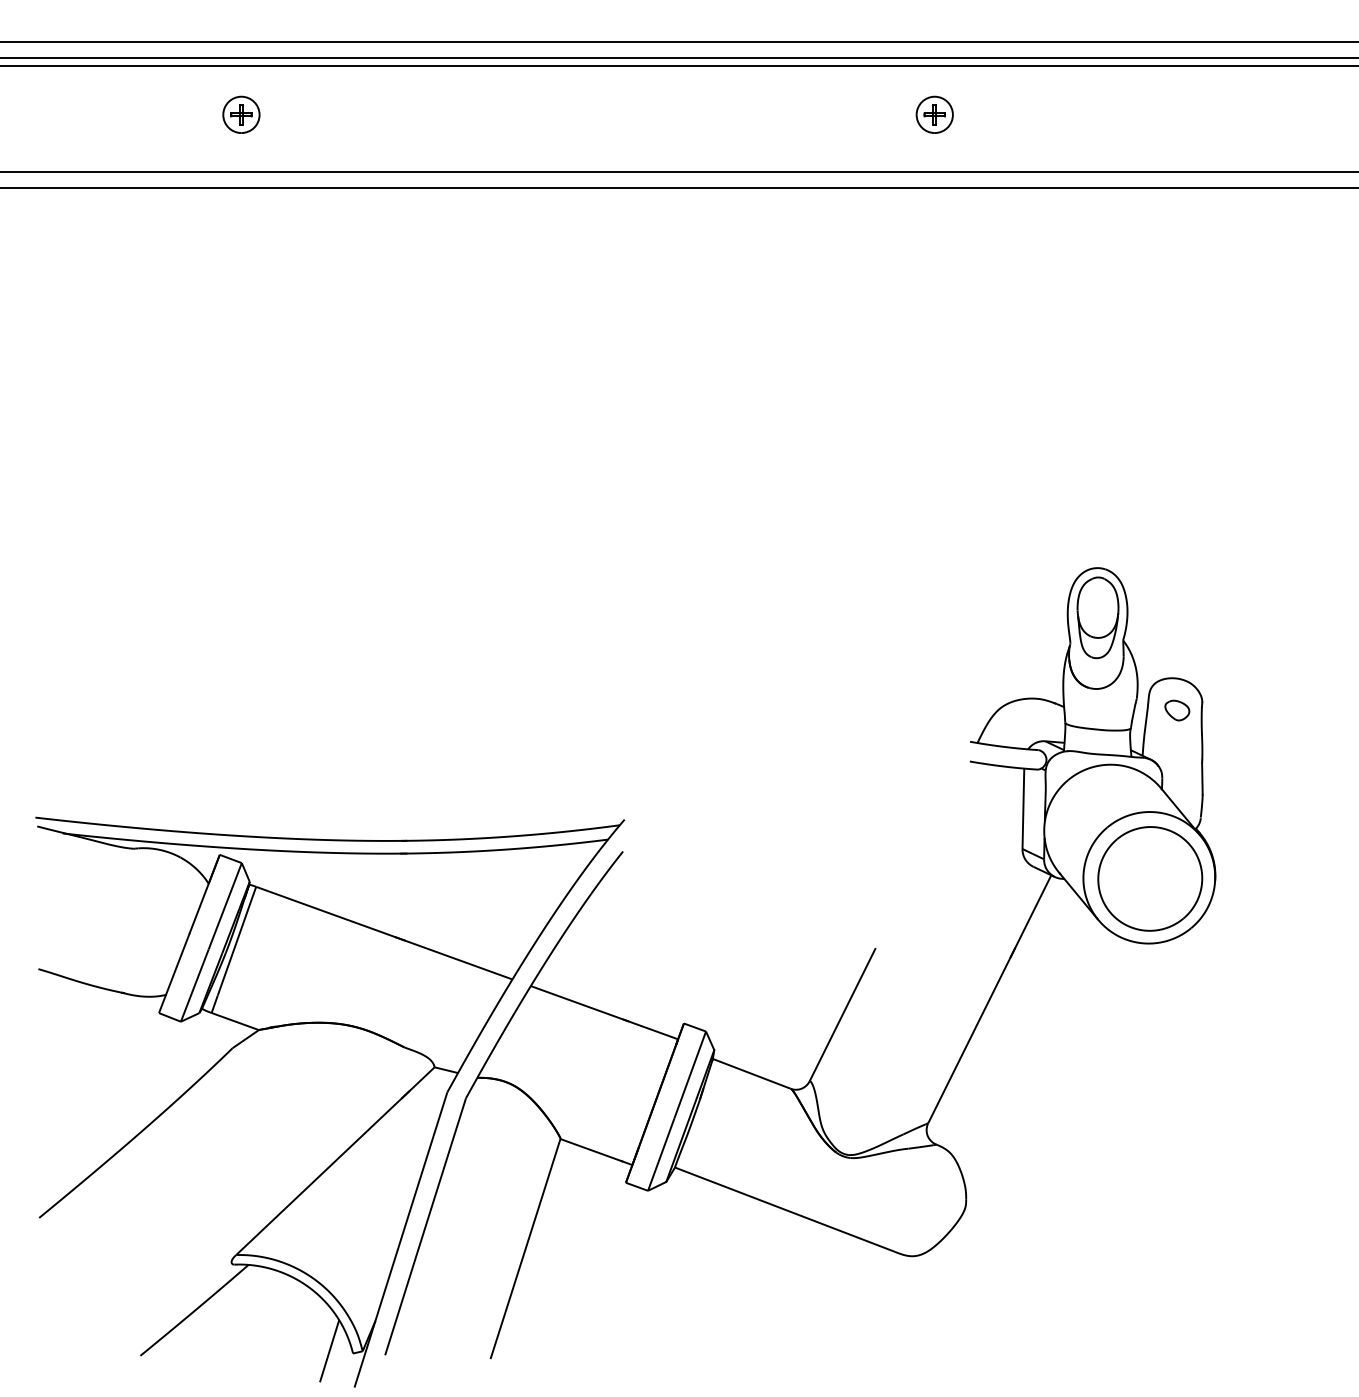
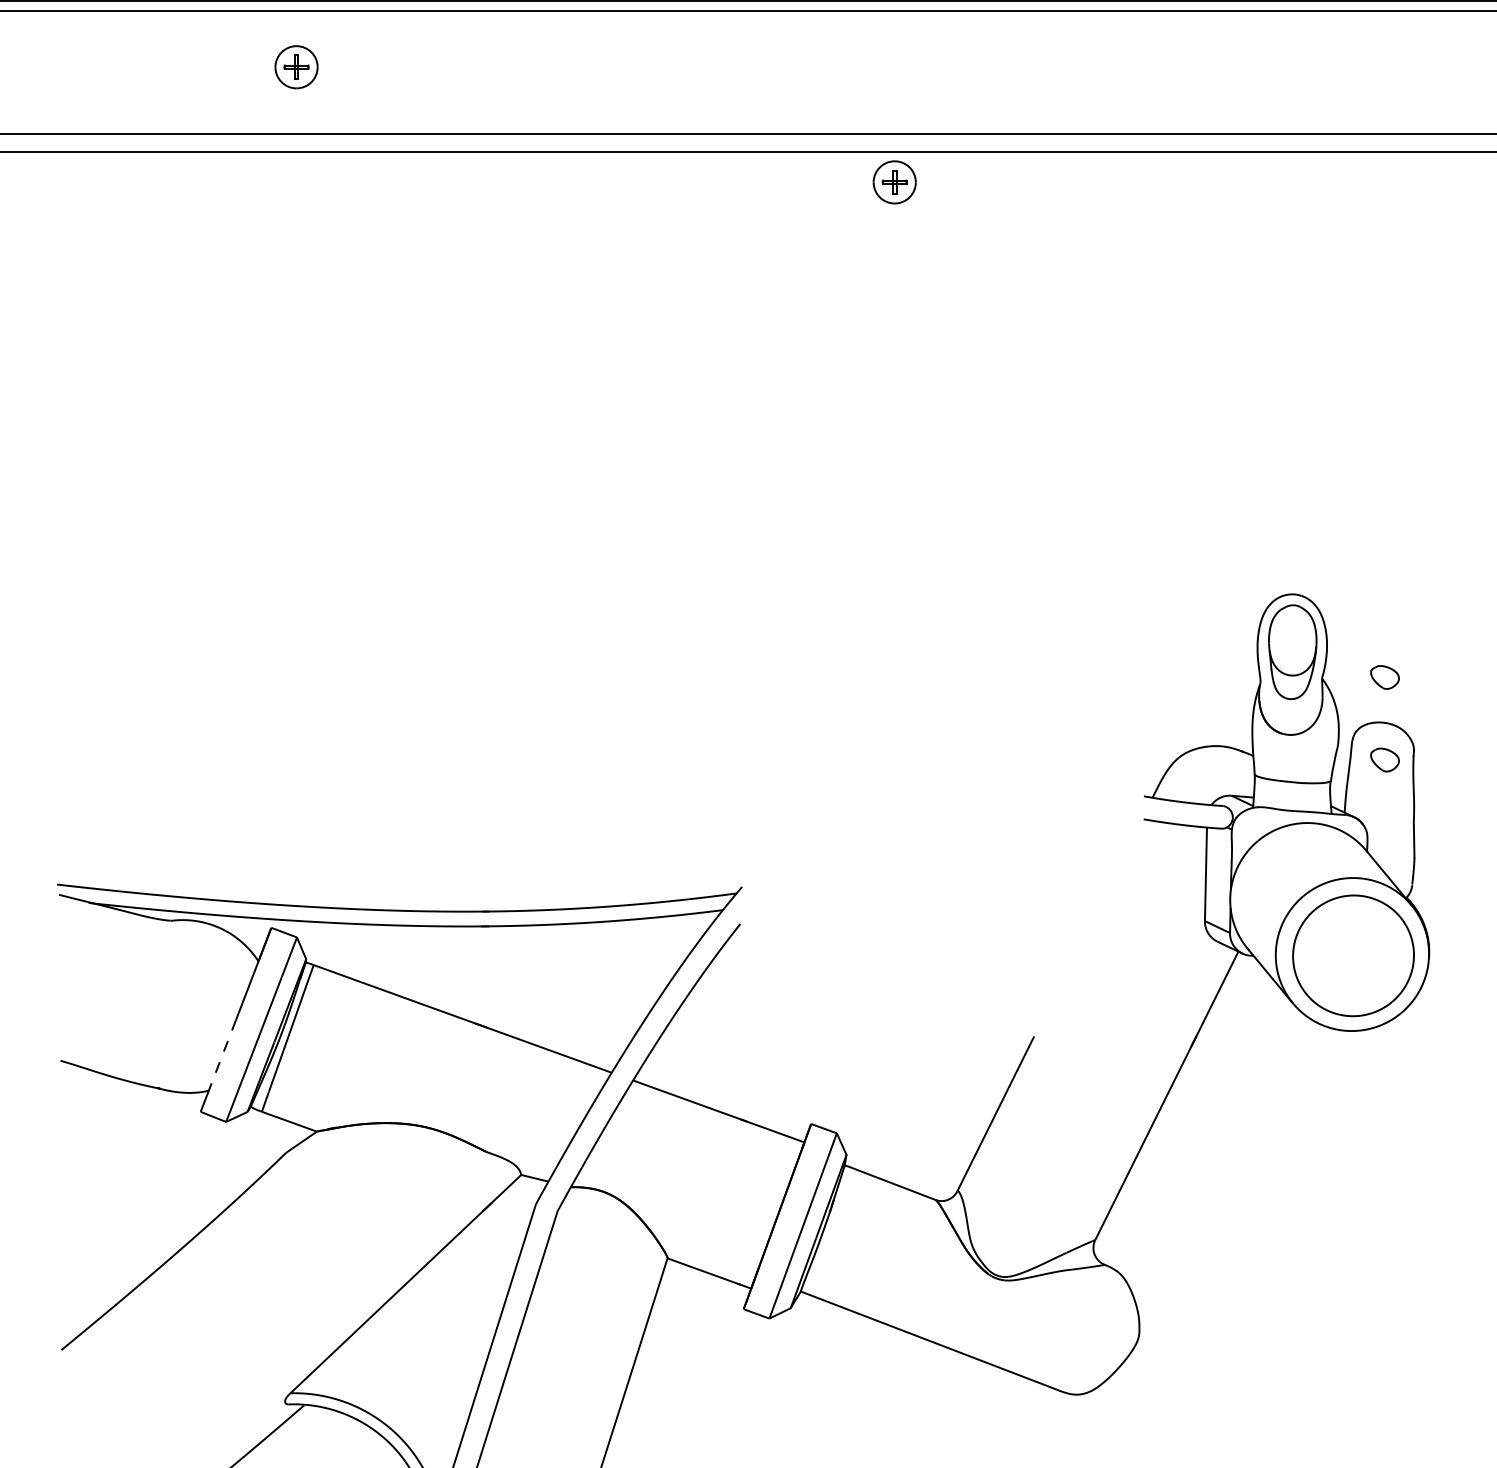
part: (934, 114) -> (894, 181), moved
part: (1177, 639) -> (1385, 677), added
line: (177, 964) -> (222, 1055), solid -> dashed

